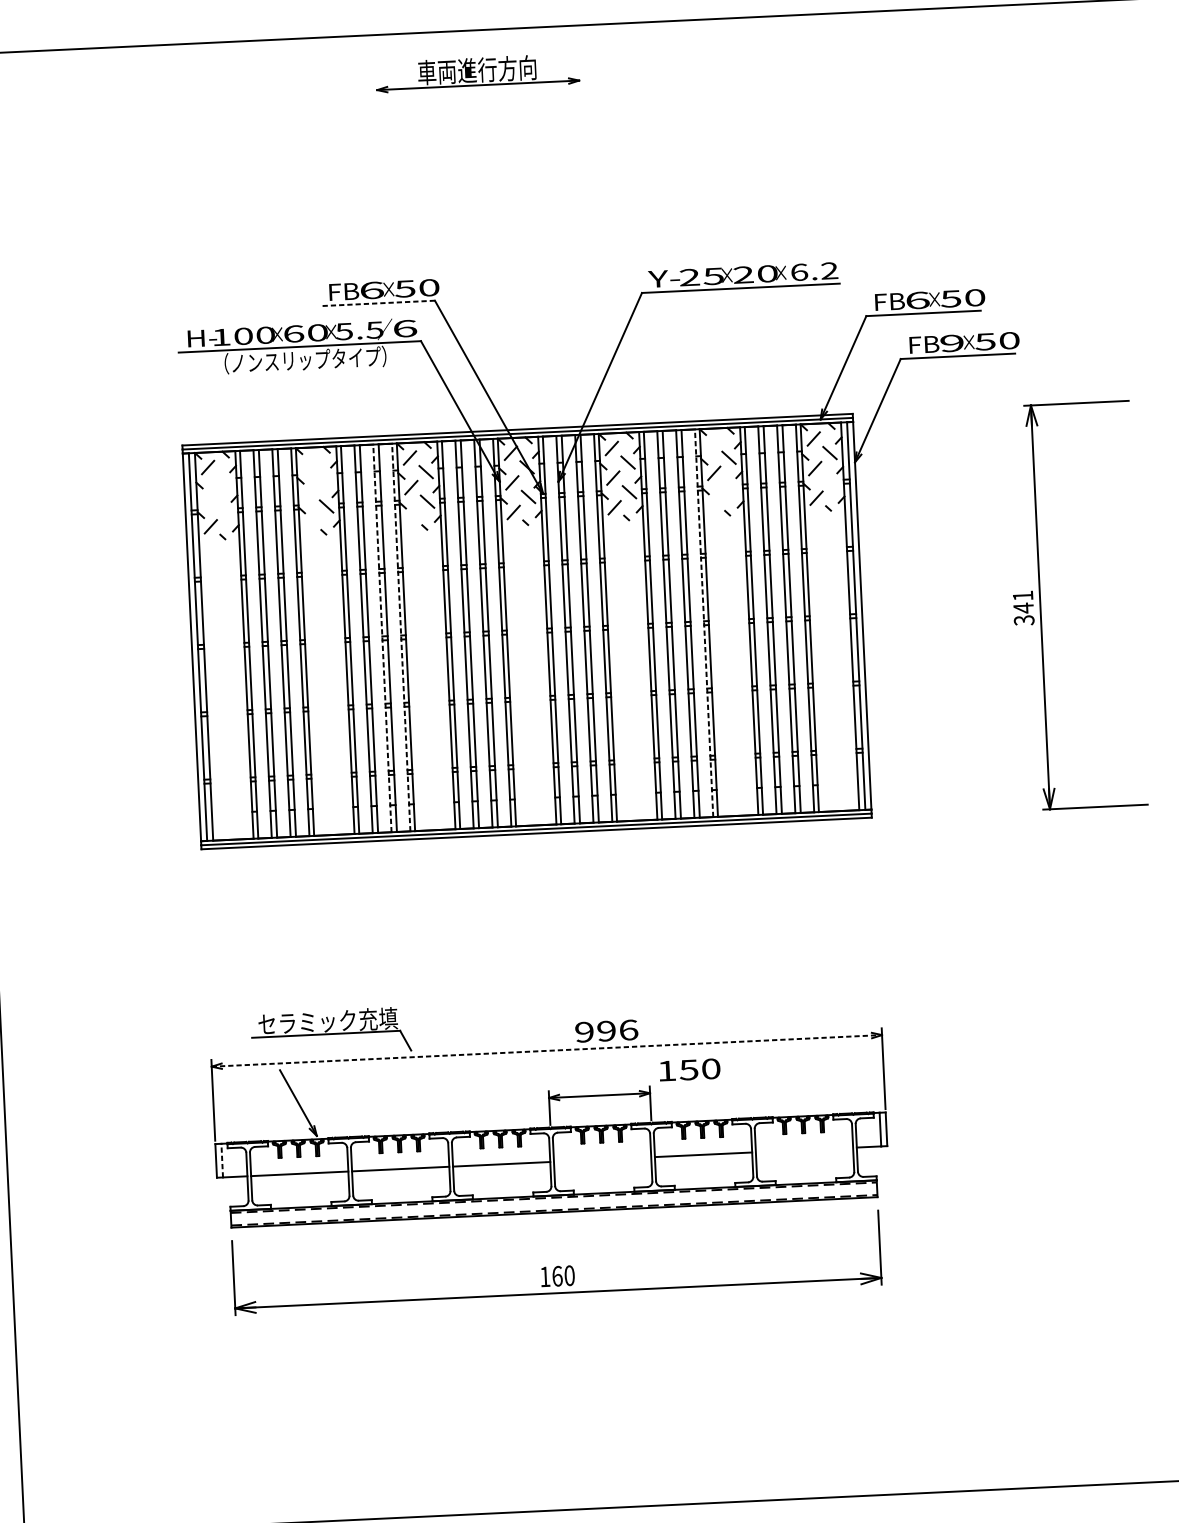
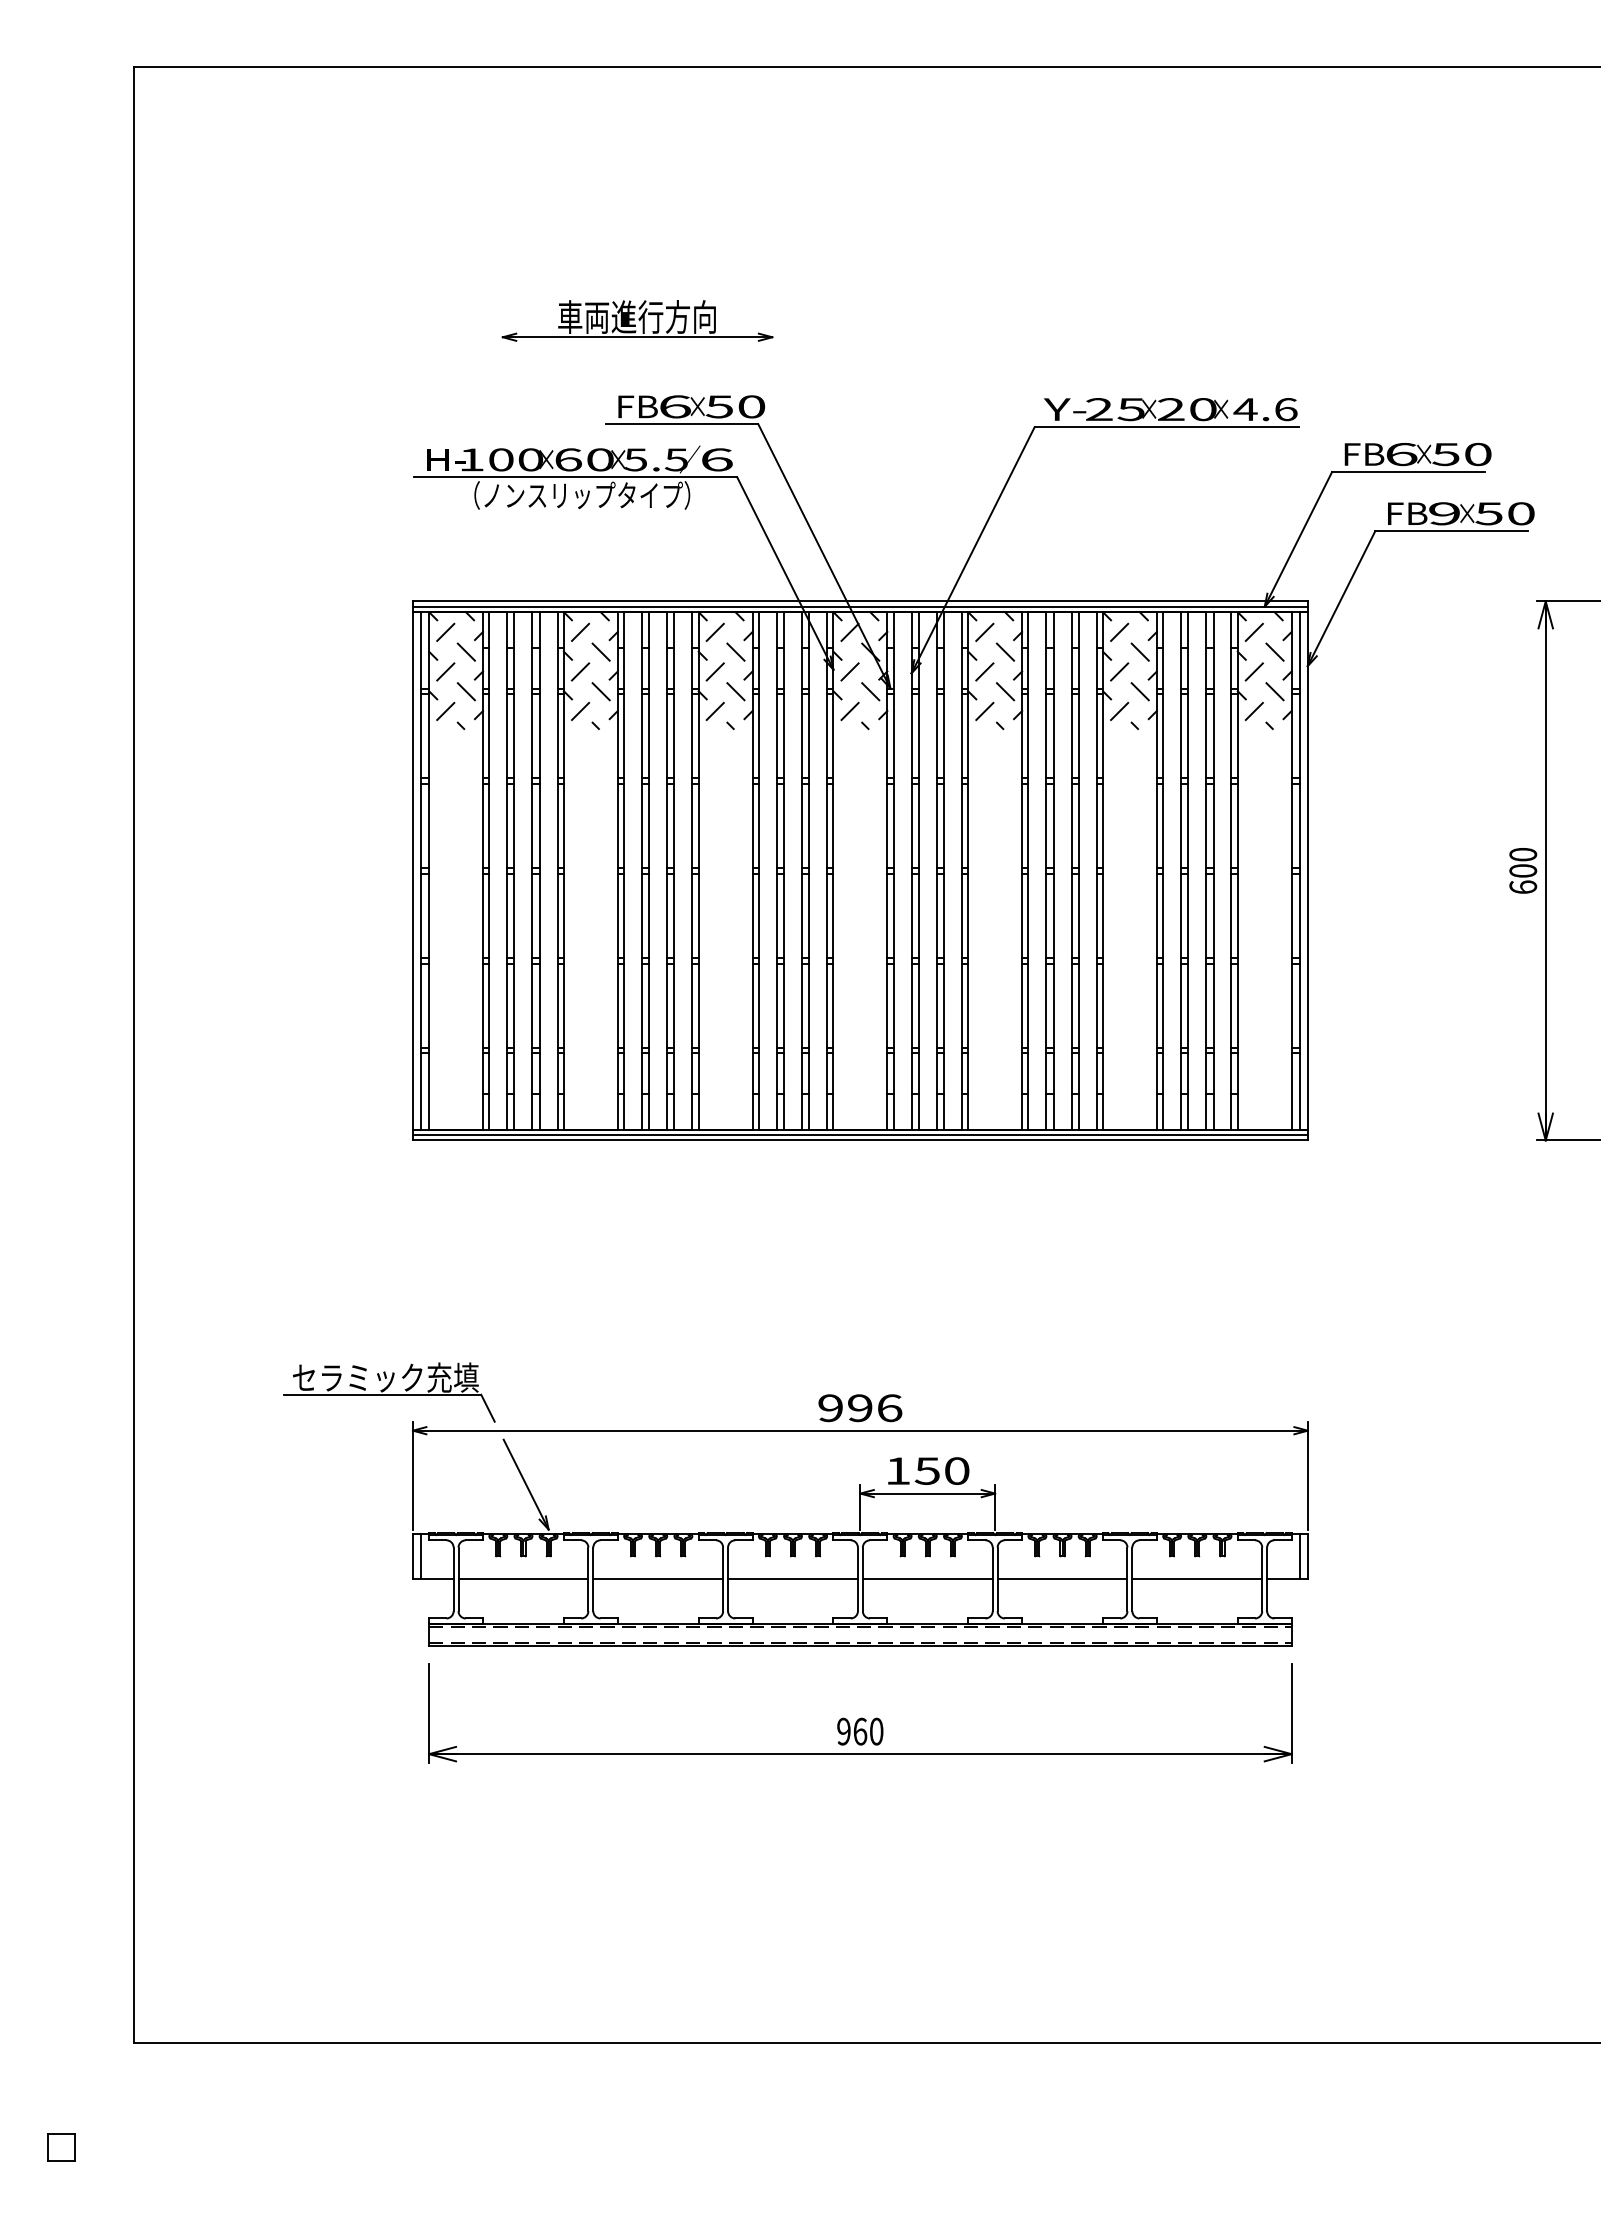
part: (477, 72) -> (637, 320), moved
text: (814, 271) -> (1265, 409), 6.2 -> 4.6
line: (377, 303) -> (681, 424), dashed -> solid
line: (712, 443) -> (1119, 631), added
line: (308, 462) -> (580, 631), added
line: (324, 476) -> (600, 651), added
line: (223, 481) -> (465, 651), added
line: (830, 482) -> (1274, 691), added
line: (729, 487) -> (1139, 691), added
line: (310, 492) -> (580, 671), added
line: (209, 496) -> (445, 671), added
line: (715, 503) -> (1119, 711), added
line: (224, 511) -> (465, 691), added
line: (412, 517) -> (714, 711), added
line: (311, 522) -> (580, 711), added
text: (1023, 608) -> (1523, 871), 341 -> 600
line: (703, 622) -> (1096, 870), dashed -> solid
line: (401, 637) -> (692, 870), dashed -> solid
line: (382, 638) -> (667, 870), dashed -> solid
text: (606, 1031) -> (860, 1408), moved
part: (331, 1032) -> (389, 1392), moved
line: (546, 1050) -> (860, 1430), dashed -> solid
text: (689, 1069) -> (928, 1470), moved
line: (804, 1149) -> (1197, 1578), added
line: (222, 1159) -> (421, 1555), dashed -> solid
line: (602, 1159) -> (927, 1578), added
text: (544, 1276) -> (843, 1731), 160 -> 960

